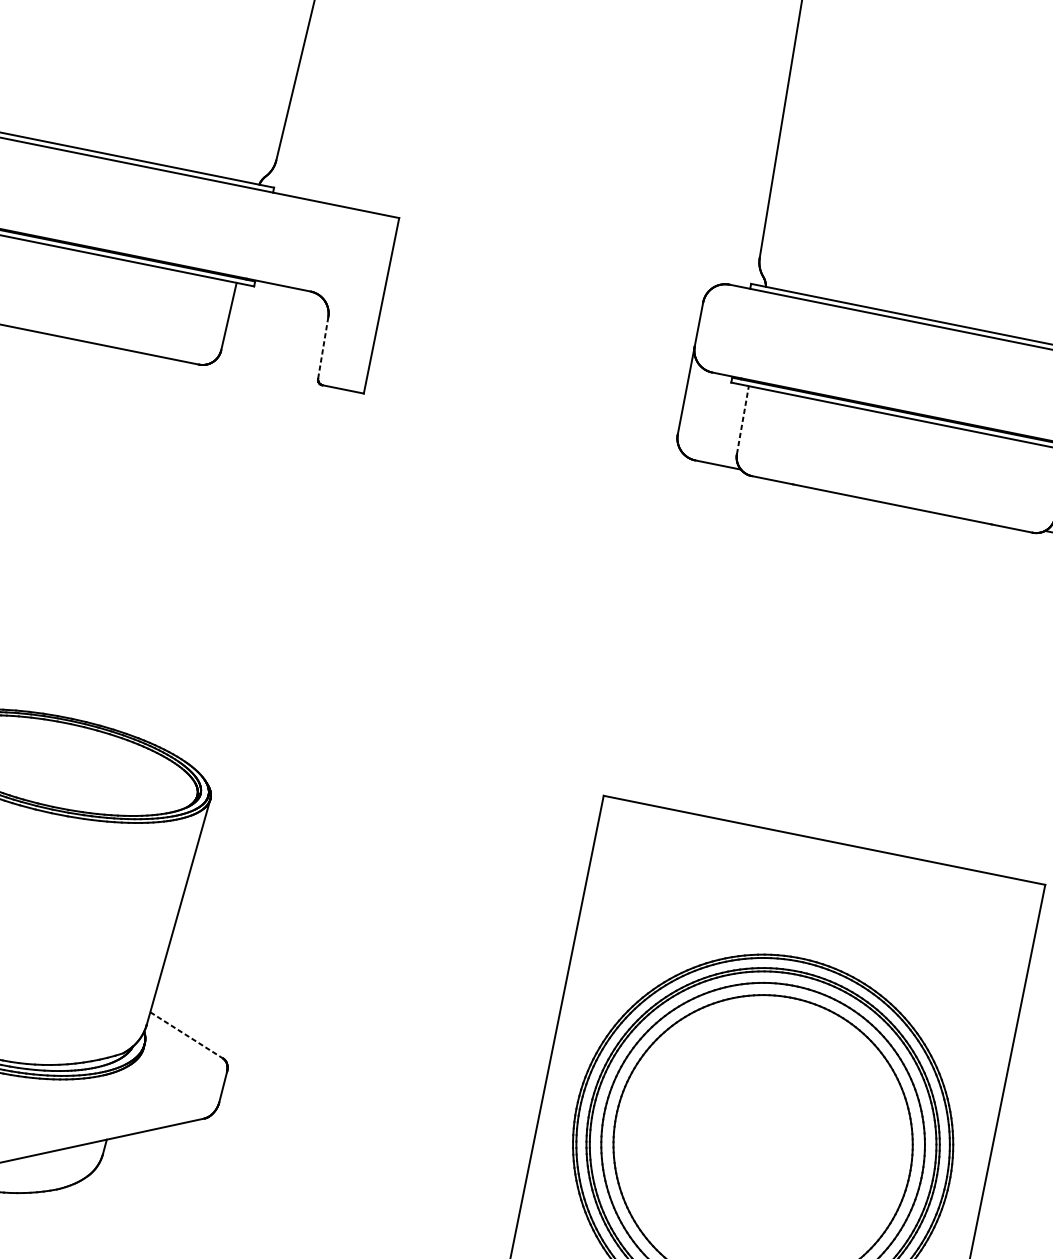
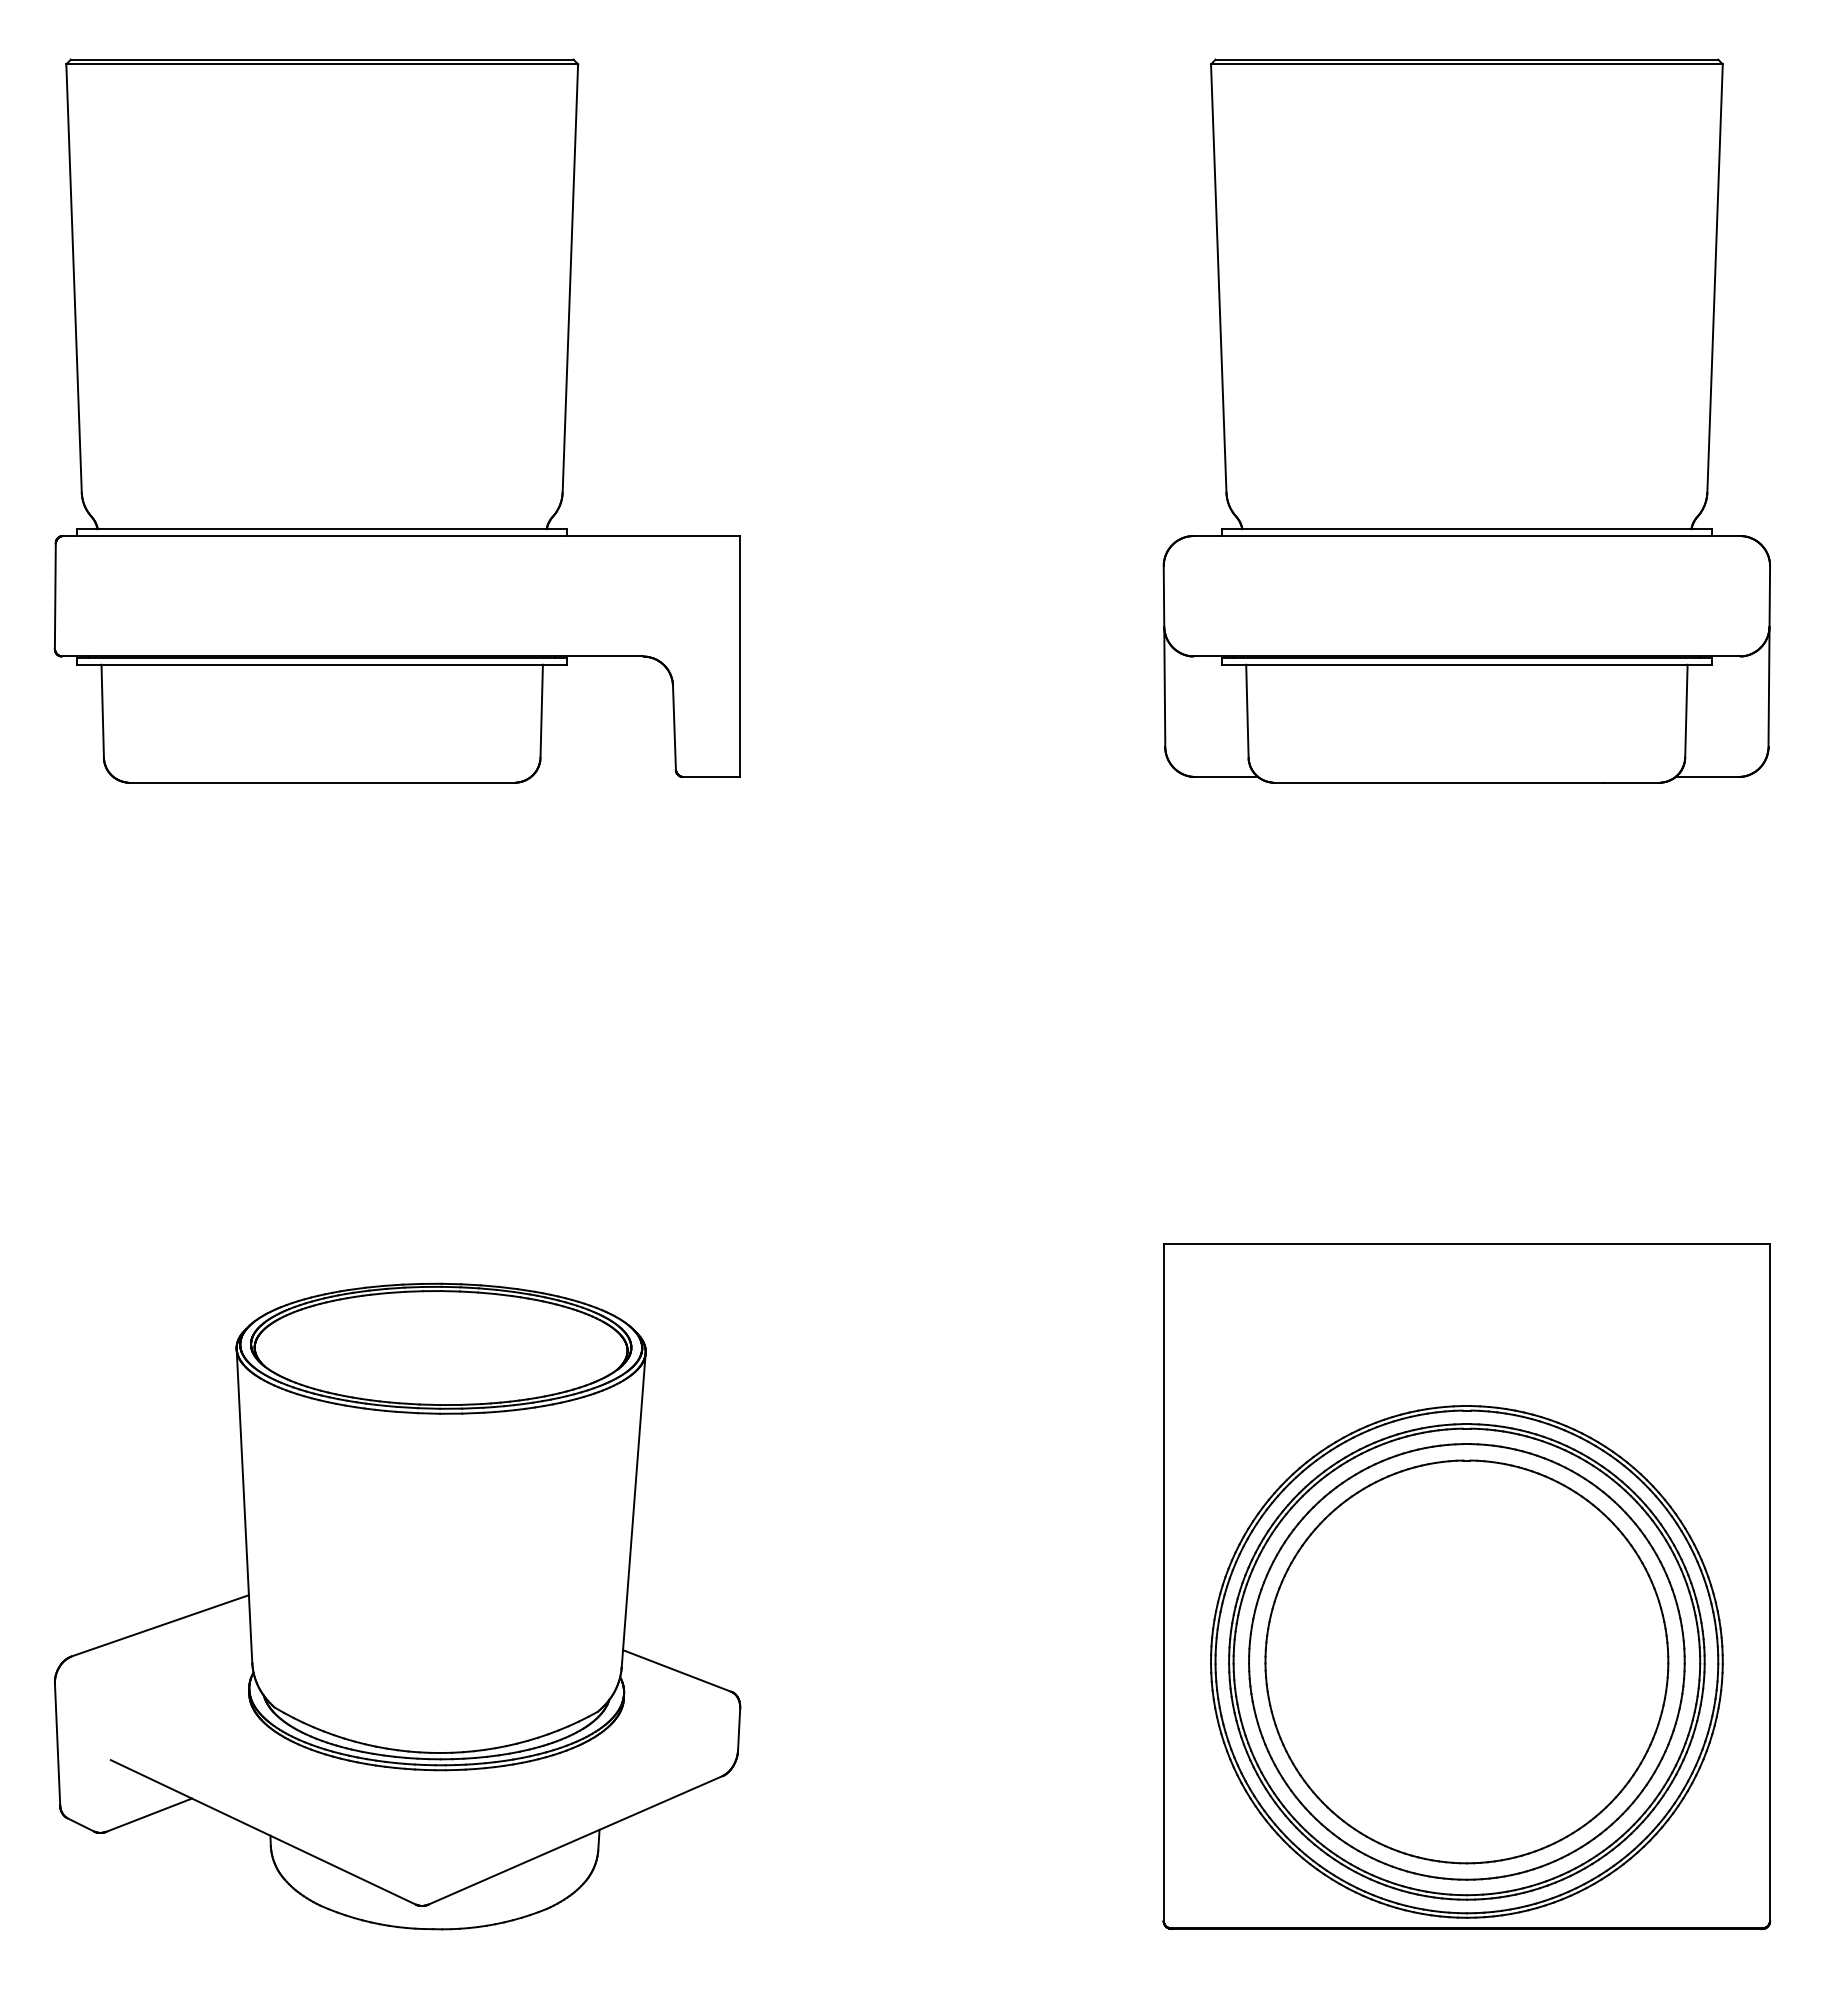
line: (323, 348) -> (674, 728), dashed -> solid
line: (743, 419) -> (1247, 710), dashed -> solid
line: (186, 1035) -> (677, 1671), dashed -> solid

